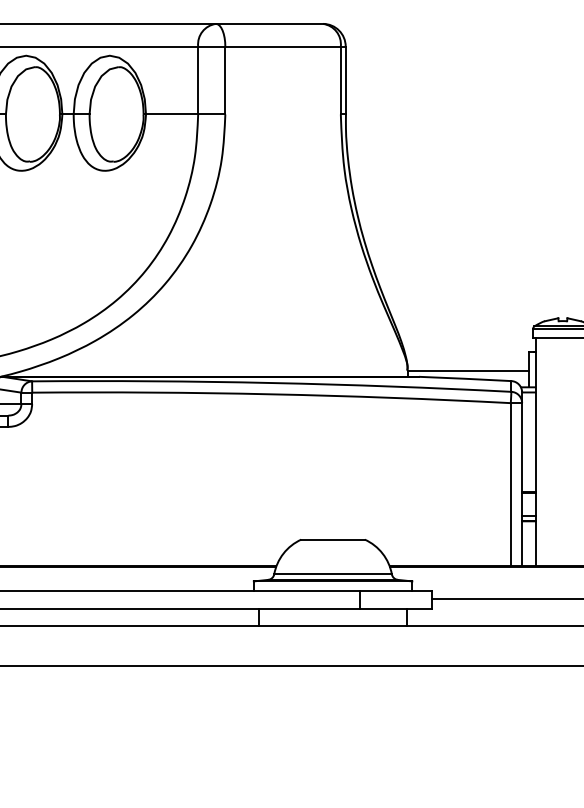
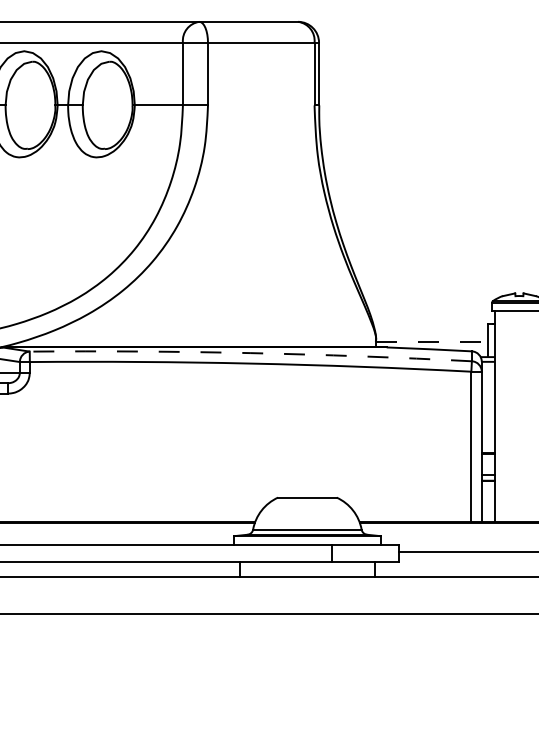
line: (468, 371) -> (432, 342), solid -> dashed
arc: (271, 383) -> (250, 353), solid -> dashed

